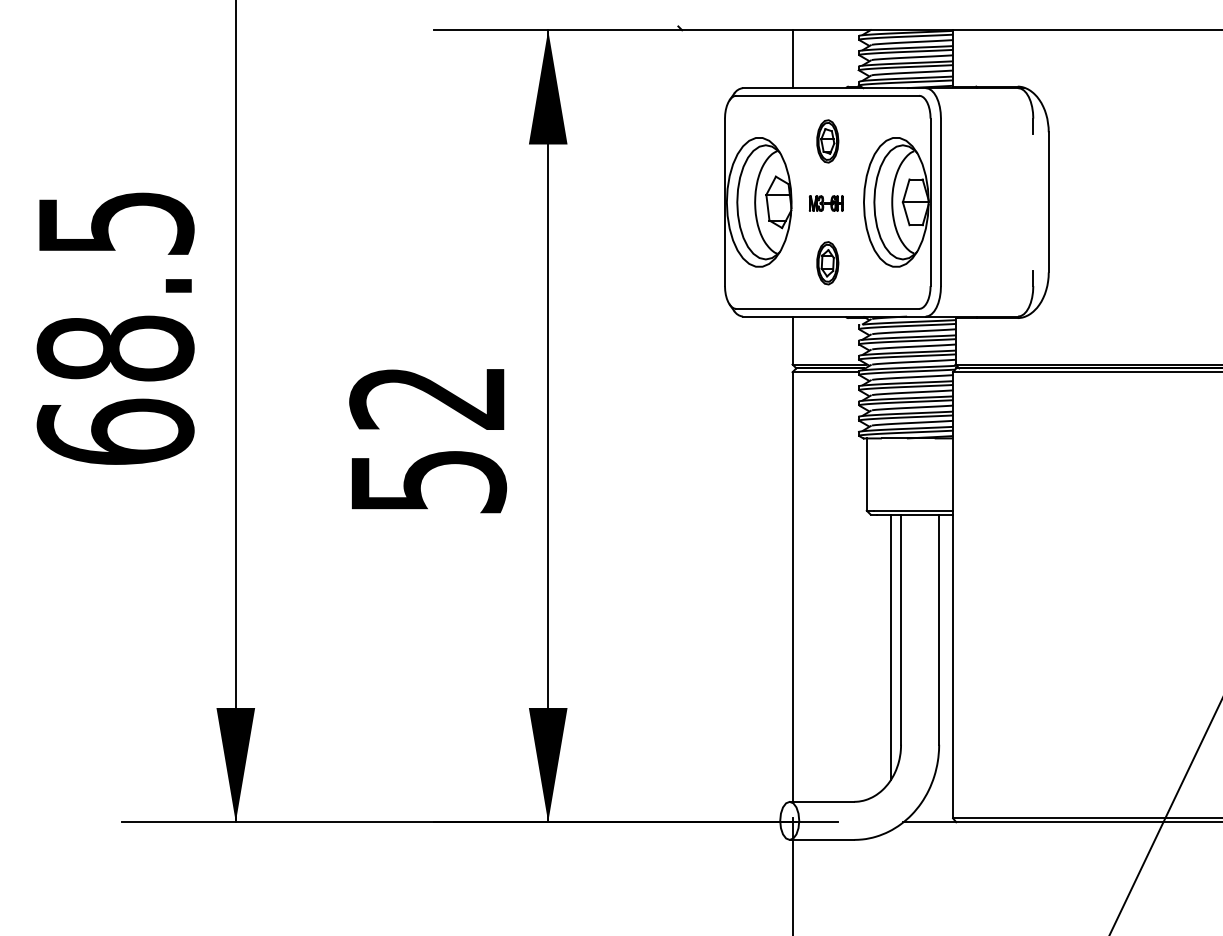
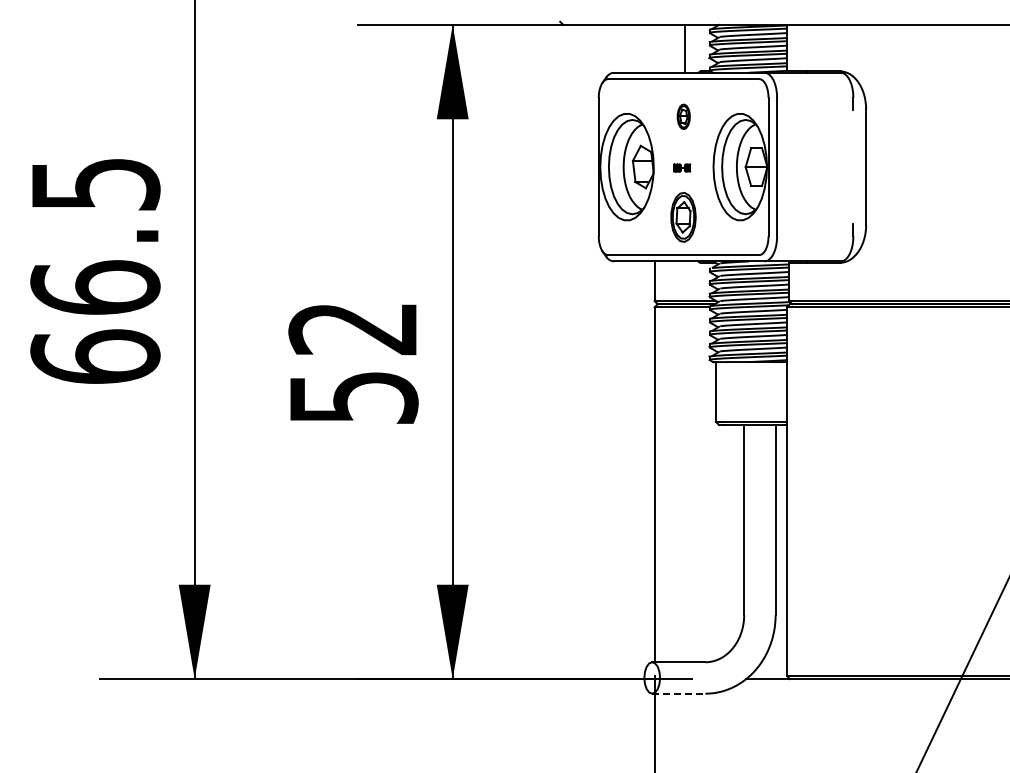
line: (792, 58) -> (684, 48), moved
part: (827, 141) -> (683, 116), size x0.7
part: (825, 202) -> (681, 167), size x0.6
part: (827, 263) -> (683, 217), size x1.4
text: (115, 348) -> (95, 287), 68.5 -> 66.5
line: (890, 647) -> (735, 534), removed
line: (821, 839) -> (678, 693), solid -> dashed

